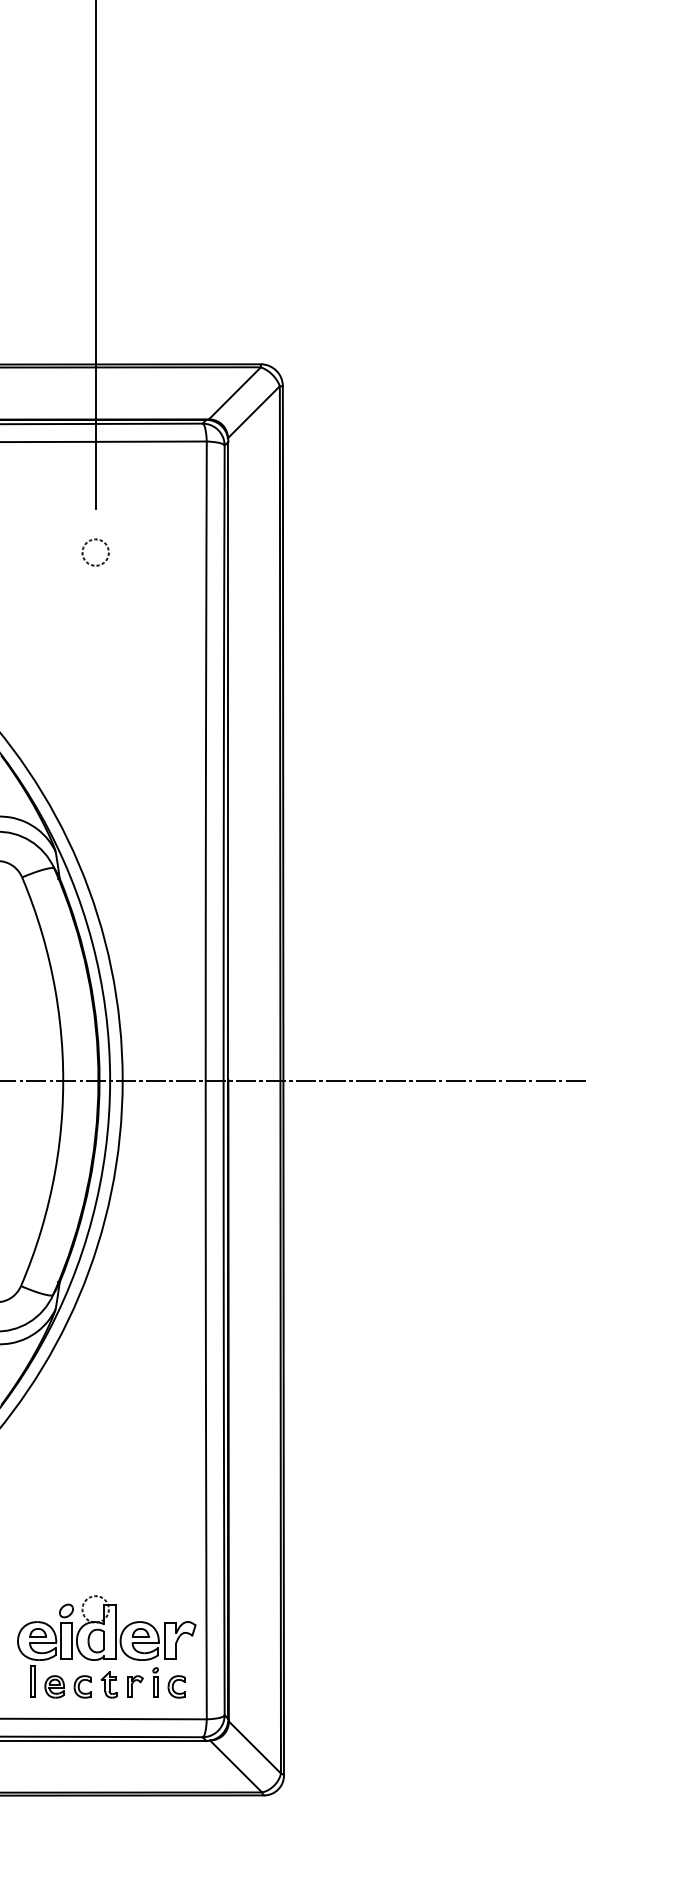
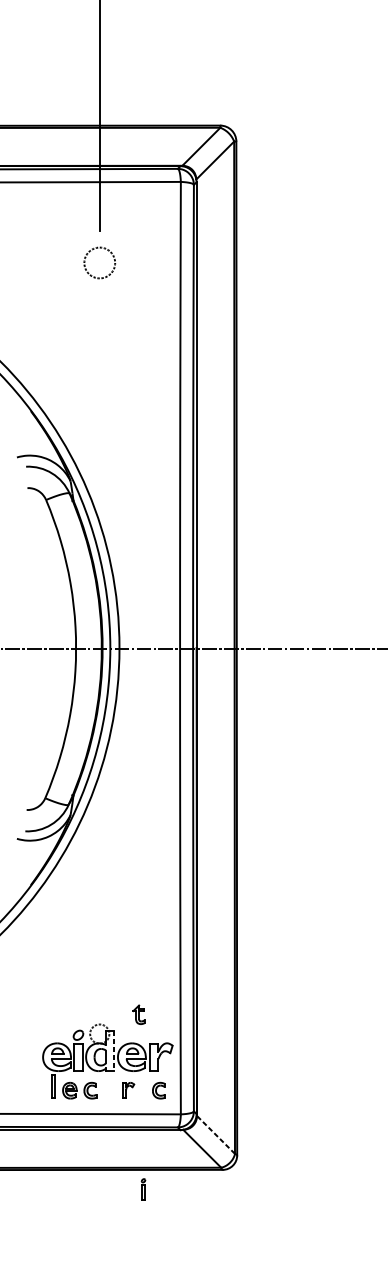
circle: (95, 552) -> (99, 262), size x1.6
line: (115, 1632) -> (114, 1050), solid -> dashed
part: (155, 1682) -> (143, 1189), moved
part: (108, 1684) -> (138, 1014), moved
line: (254, 1747) -> (215, 1134), solid -> dashed

